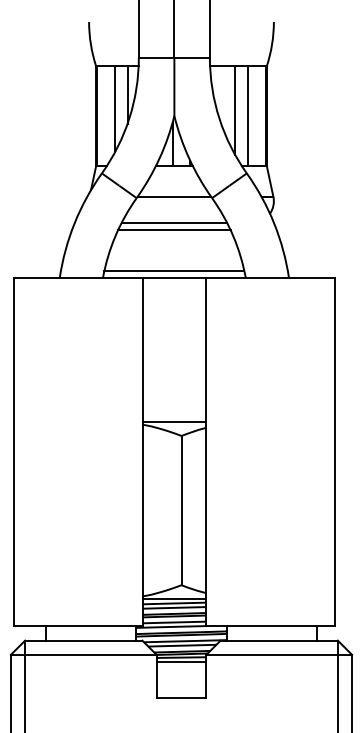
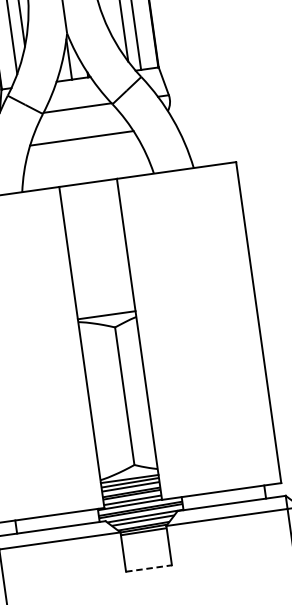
line: (174, 222) -> (81, 131), removed
line: (174, 271) -> (87, 176), removed
line: (181, 661) -> (144, 535), removed
line: (181, 697) -> (148, 568), solid -> dashed

